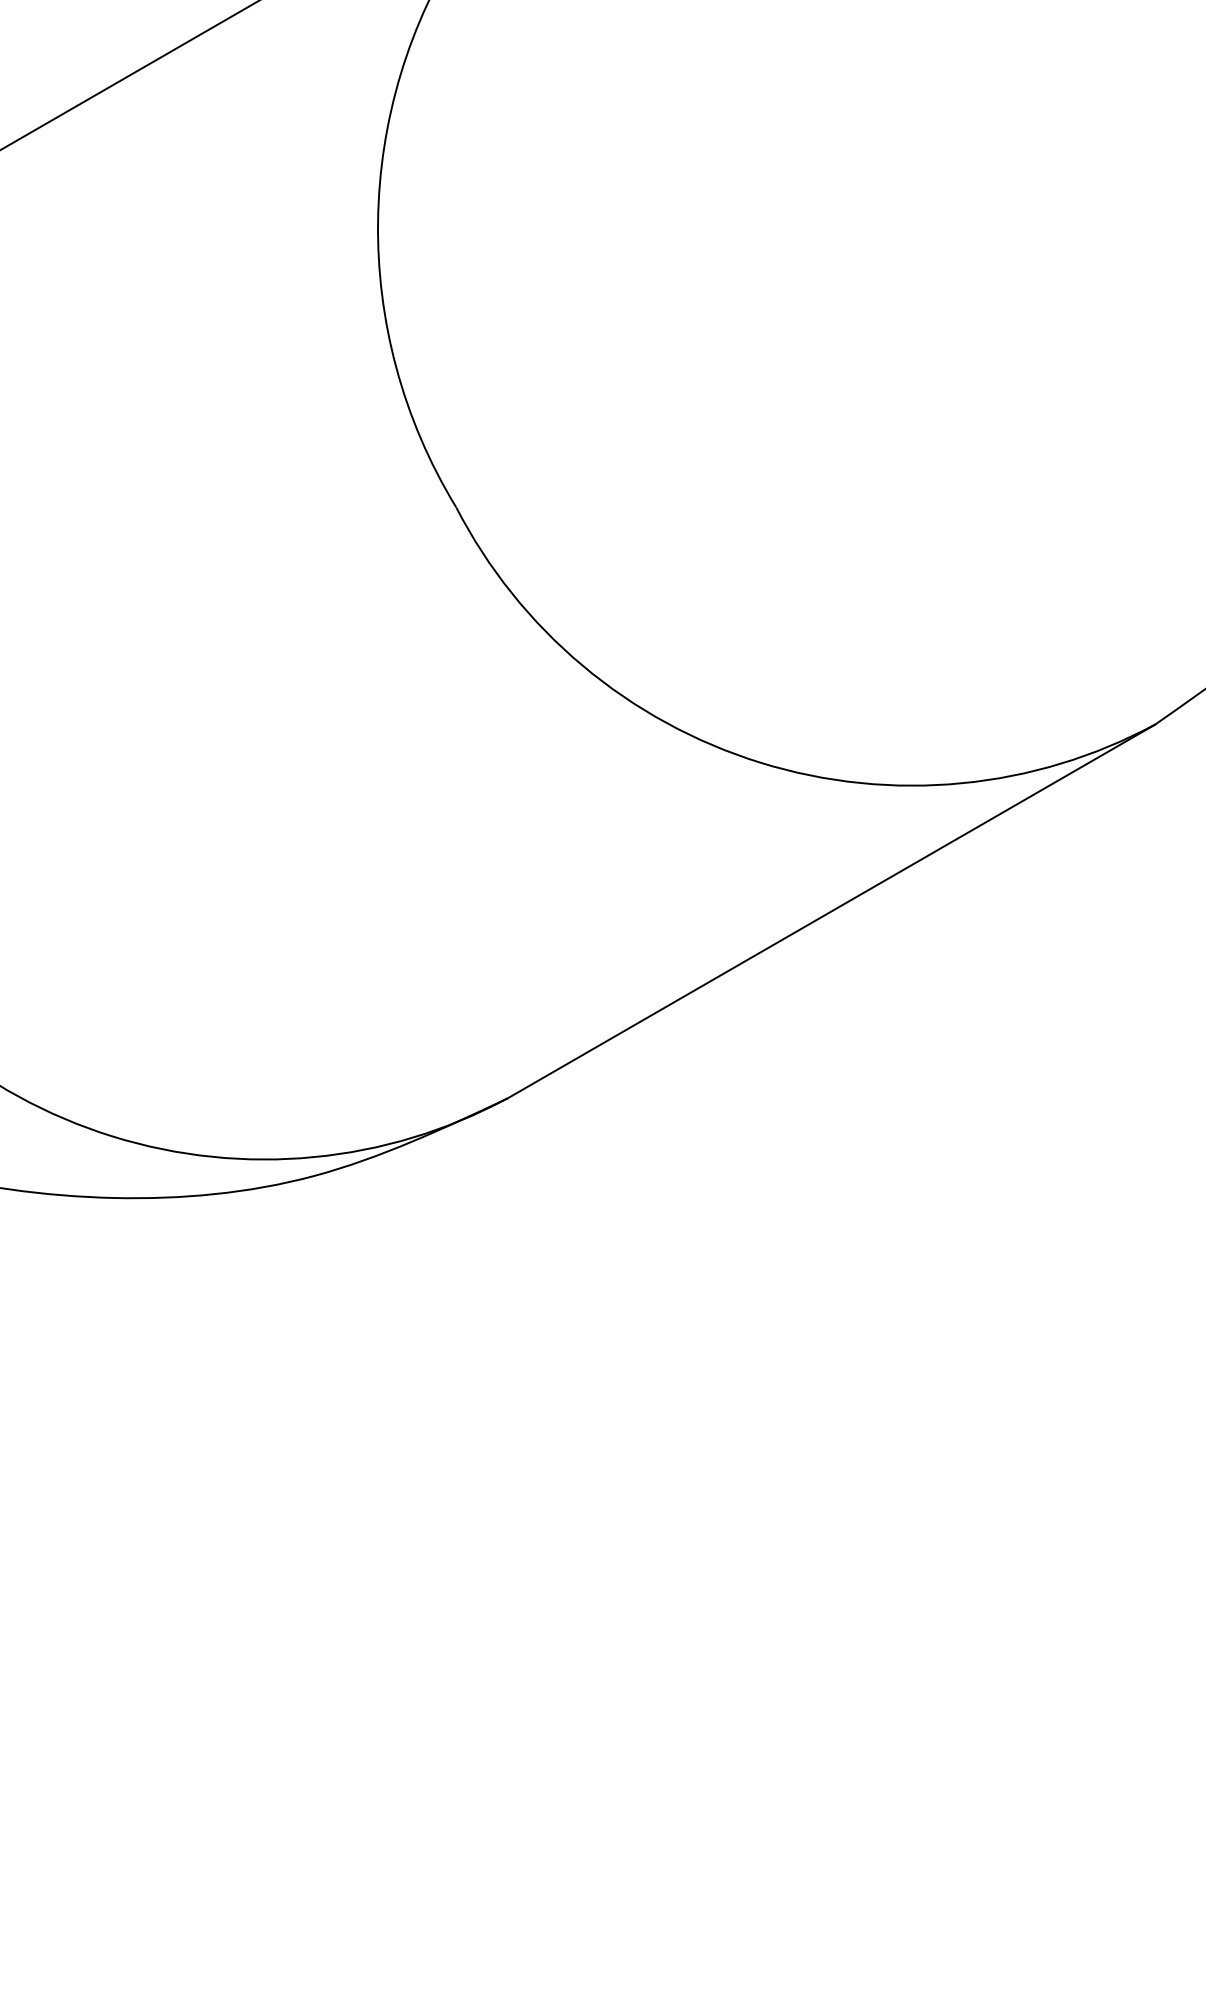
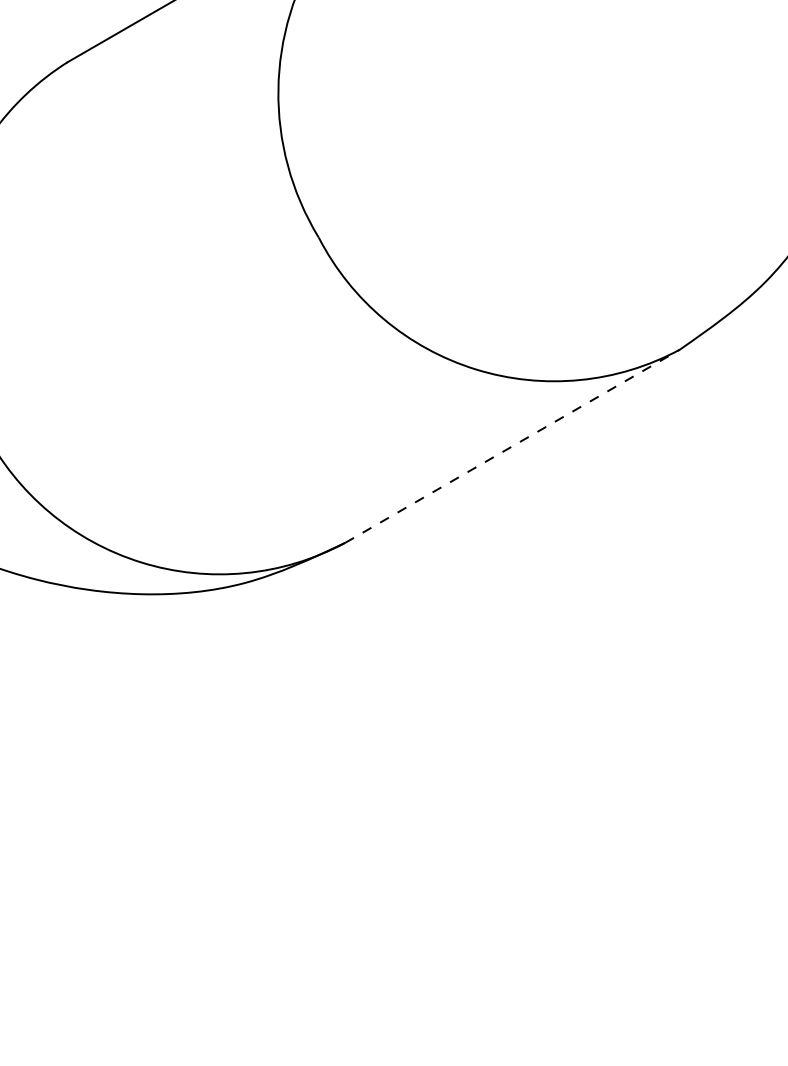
line: (831, 911) -> (512, 446), solid -> dashed

